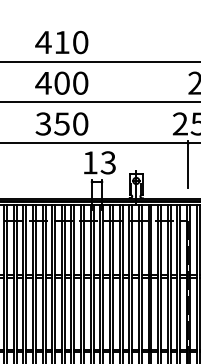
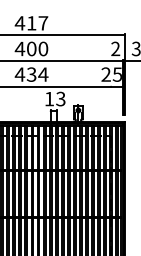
text: (80, 42) -> (43, 23), 410 -> 417
text: (61, 123) -> (31, 74), 350 -> 434
line: (188, 163) -> (111, 99), removed

